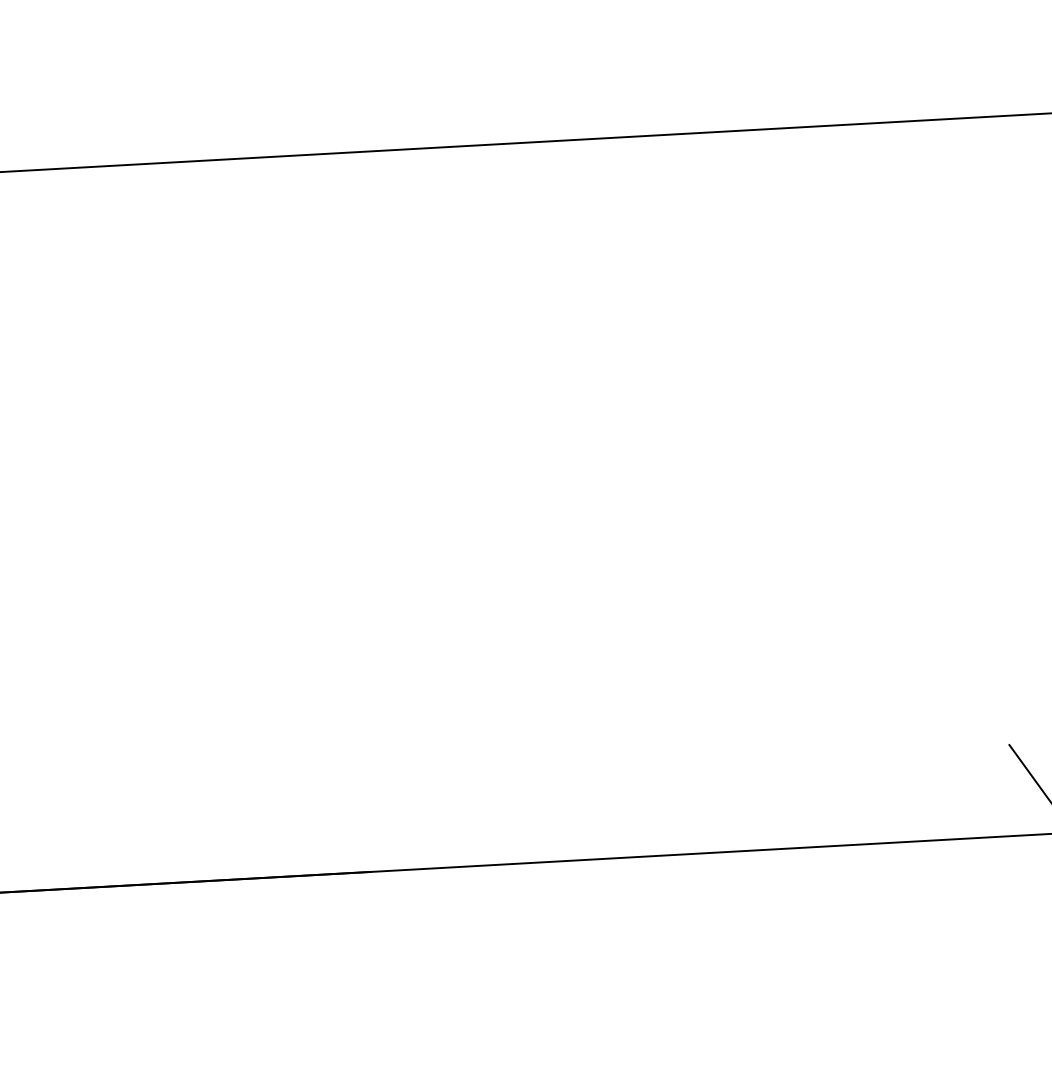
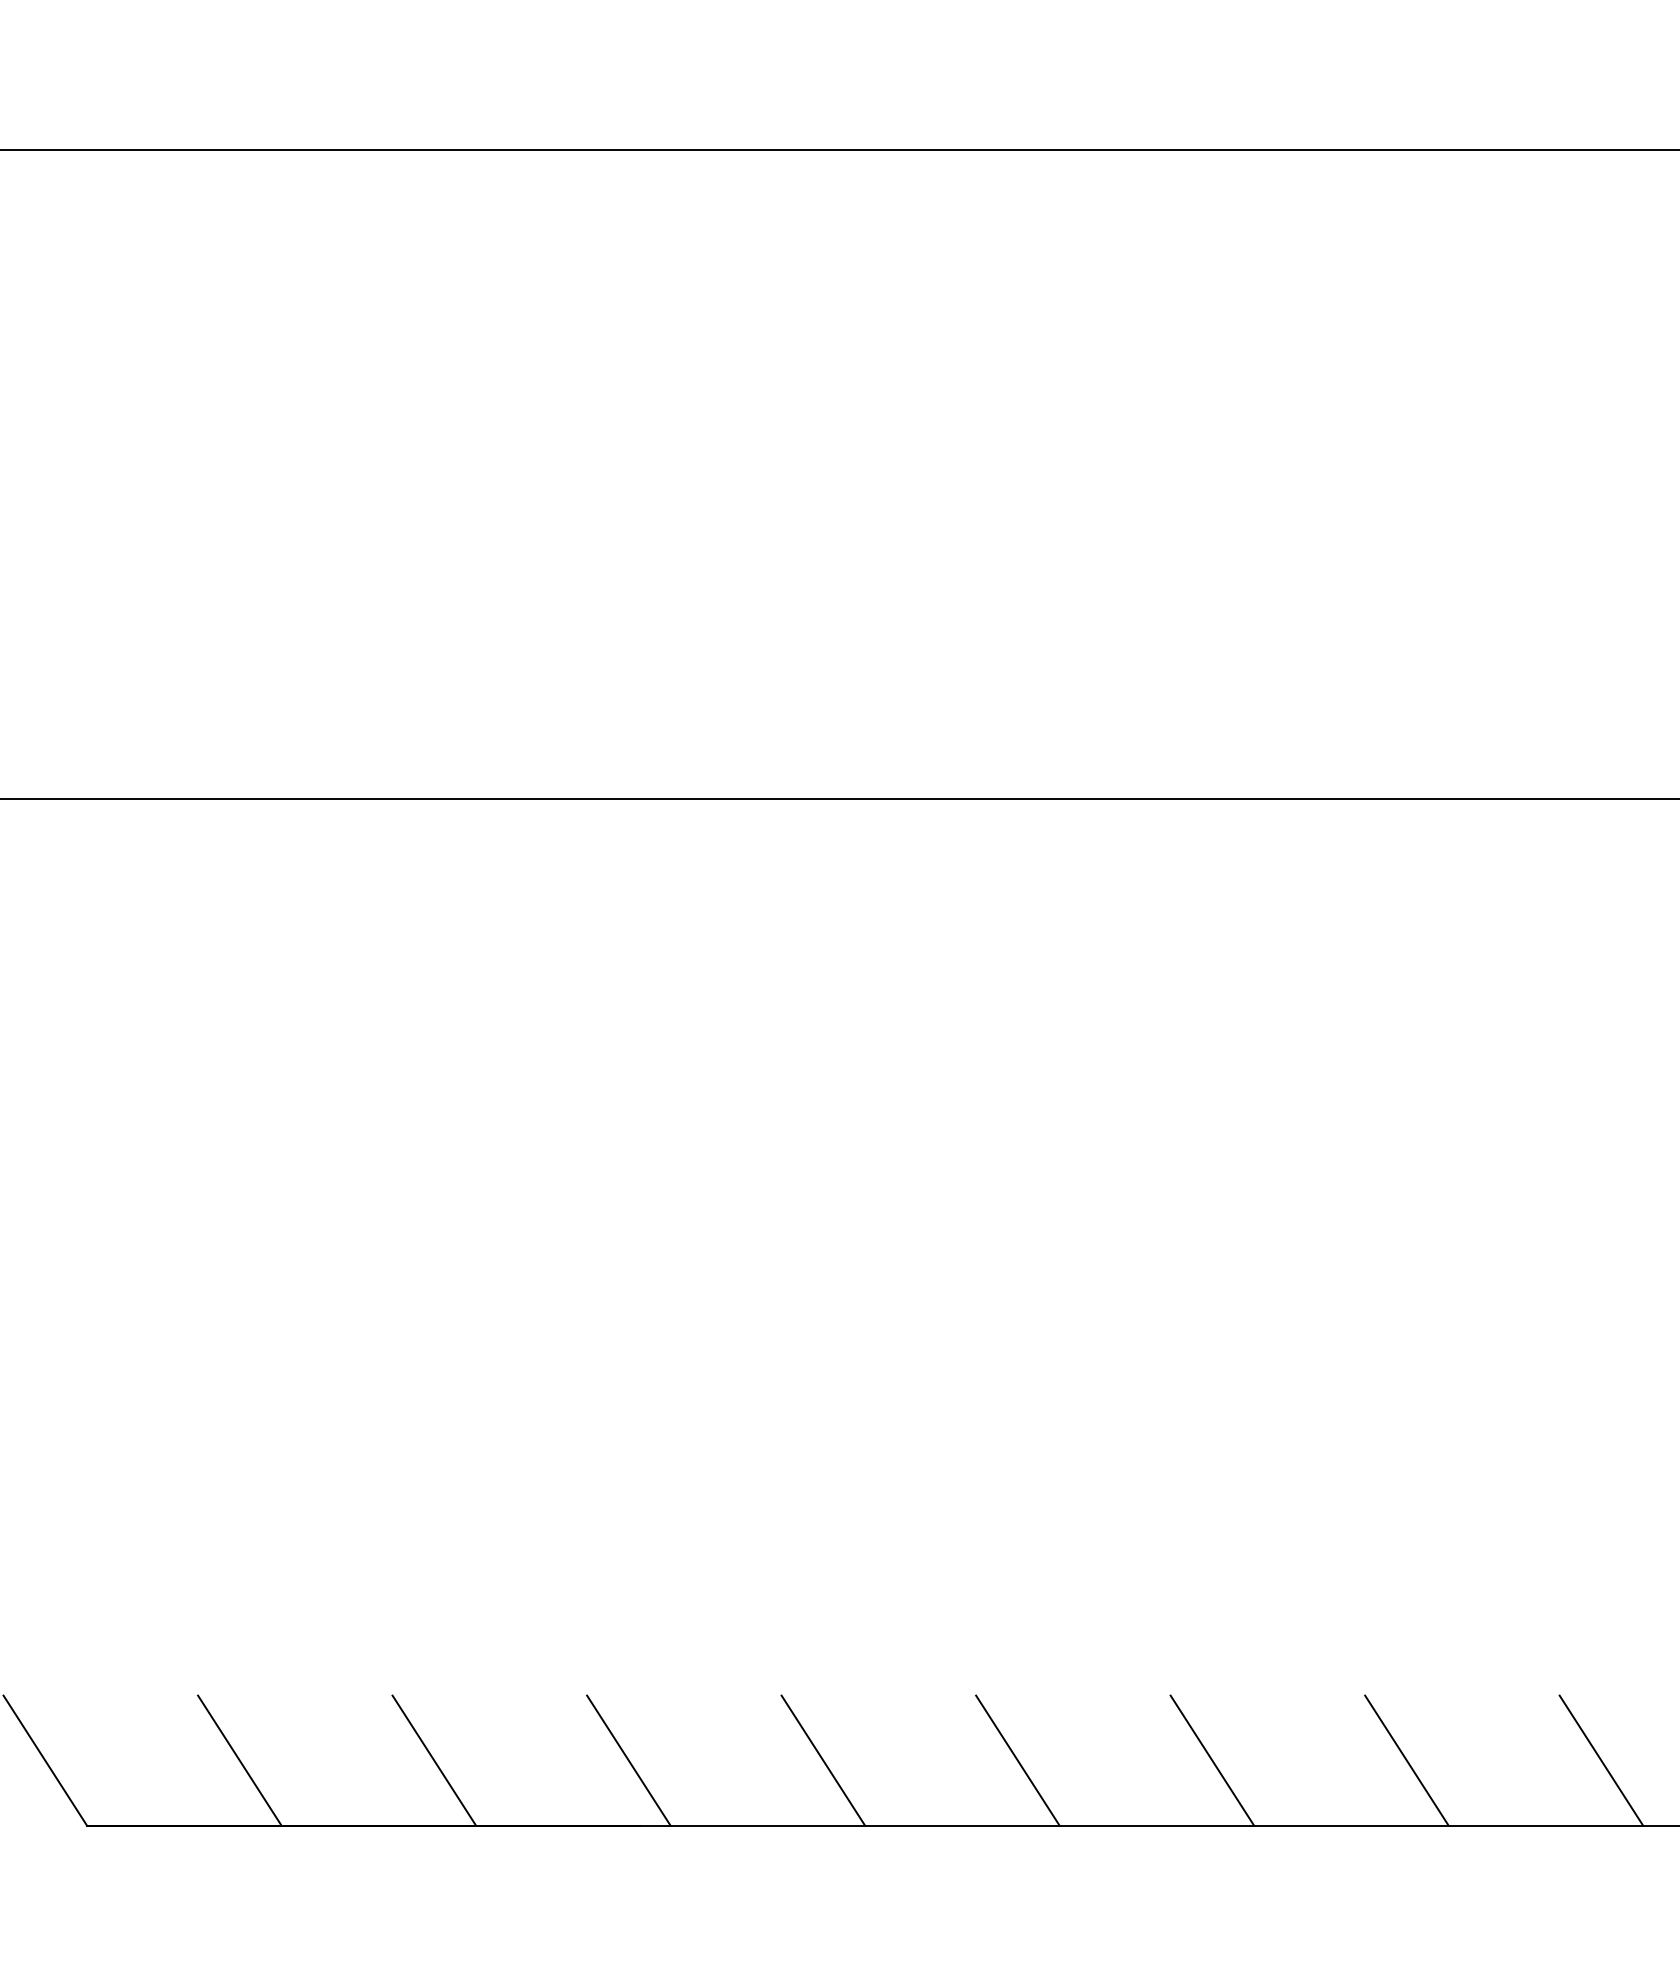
line: (904, 796) -> (1406, 1760), added
line: (769, 803) -> (1212, 1760), added
line: (632, 811) -> (1017, 1760), added
line: (497, 819) -> (823, 1760), added
line: (360, 826) -> (628, 1760), added
line: (224, 834) -> (434, 1760), added
line: (88, 842) -> (239, 1760), added

